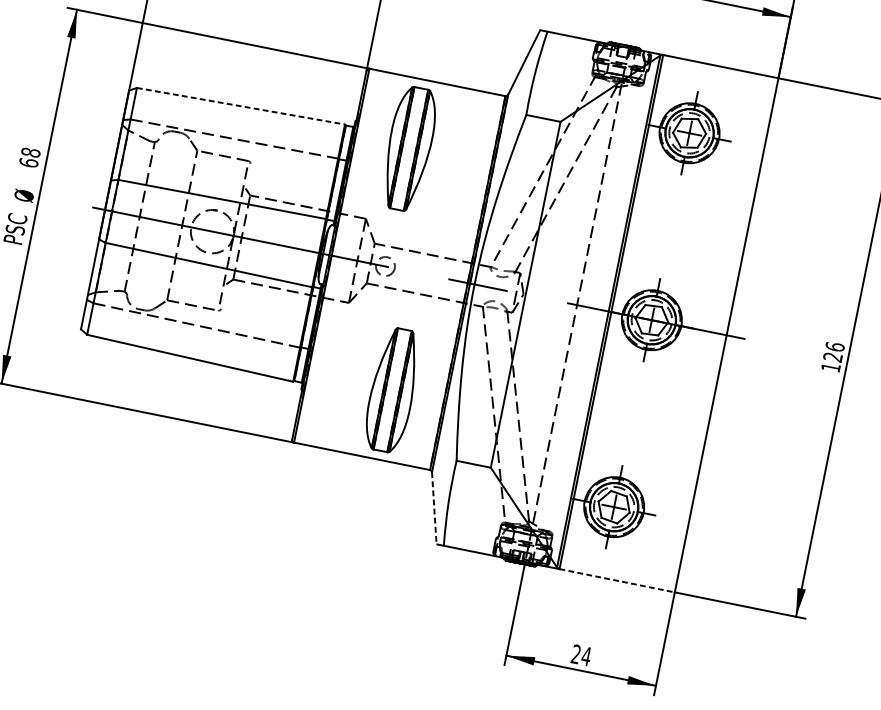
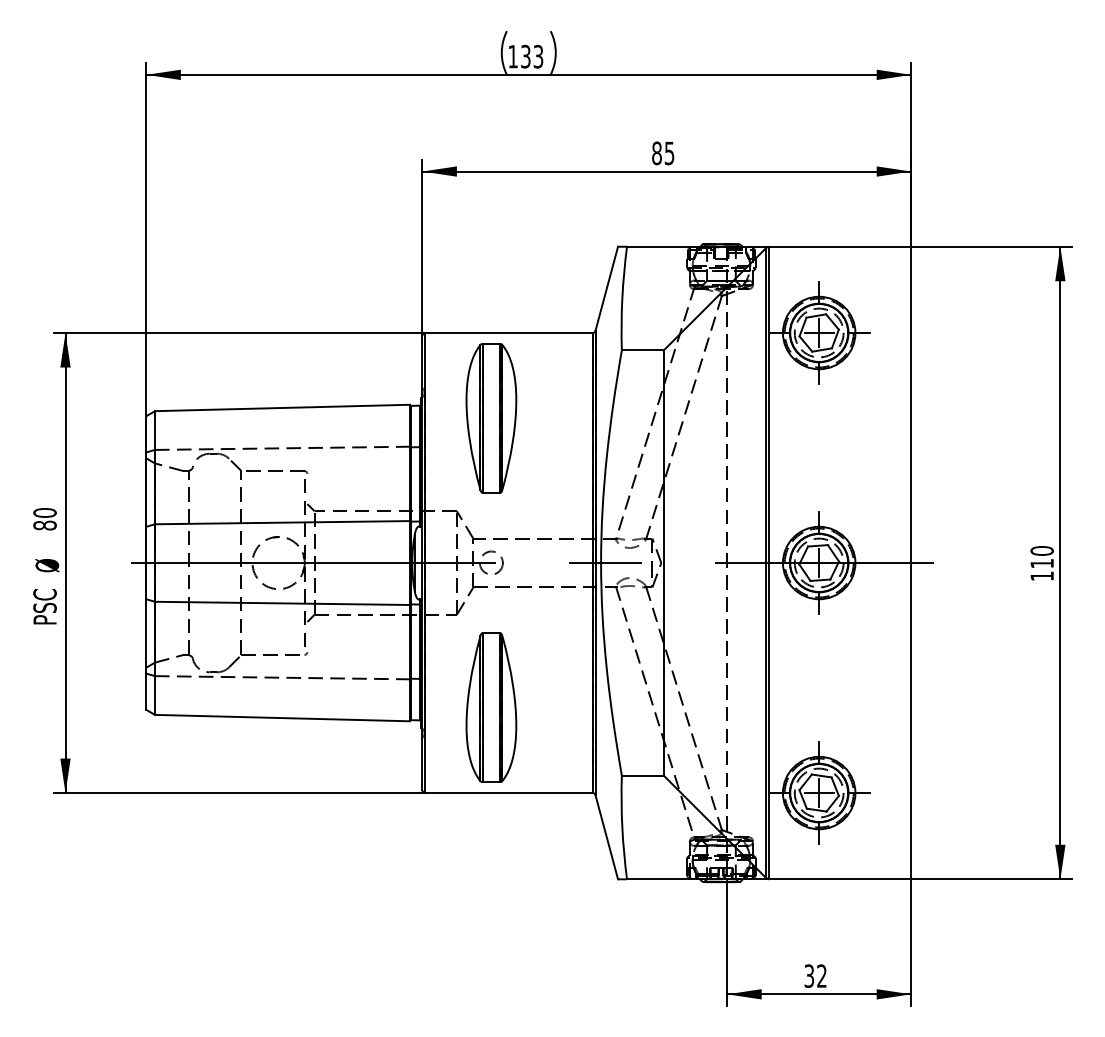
line: (241, 105) -> (282, 407), dashed -> solid
text: (29, 157) -> (44, 519), 68 -> 80
text: (833, 352) -> (1041, 557), 126 -> 110
part: (392, 390) -> (491, 707), moved
line: (434, 508) -> (606, 837), dashed -> solid
line: (617, 580) -> (840, 879), dashed -> solid
text: (581, 654) -> (815, 975), 24 -> 32

